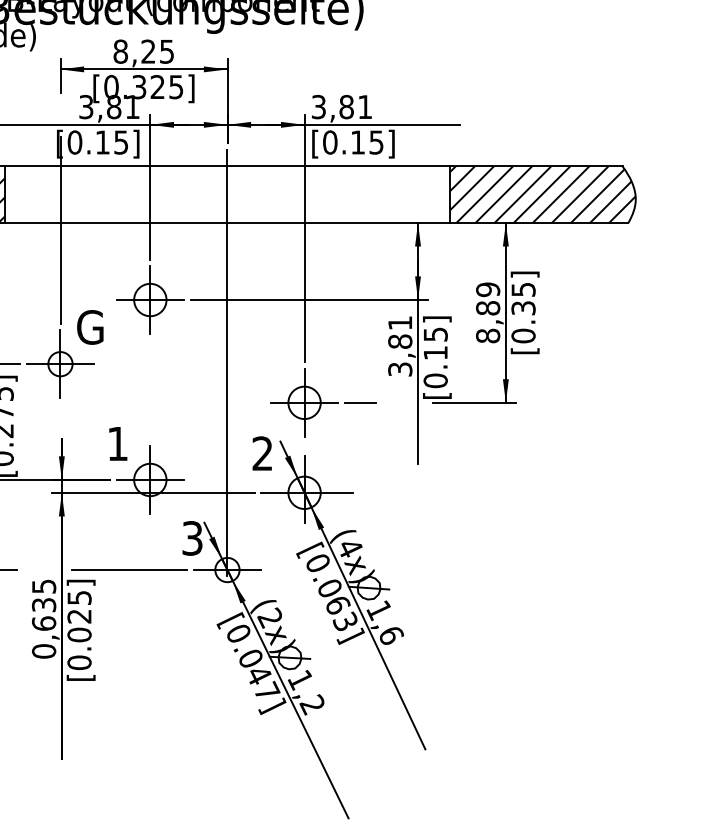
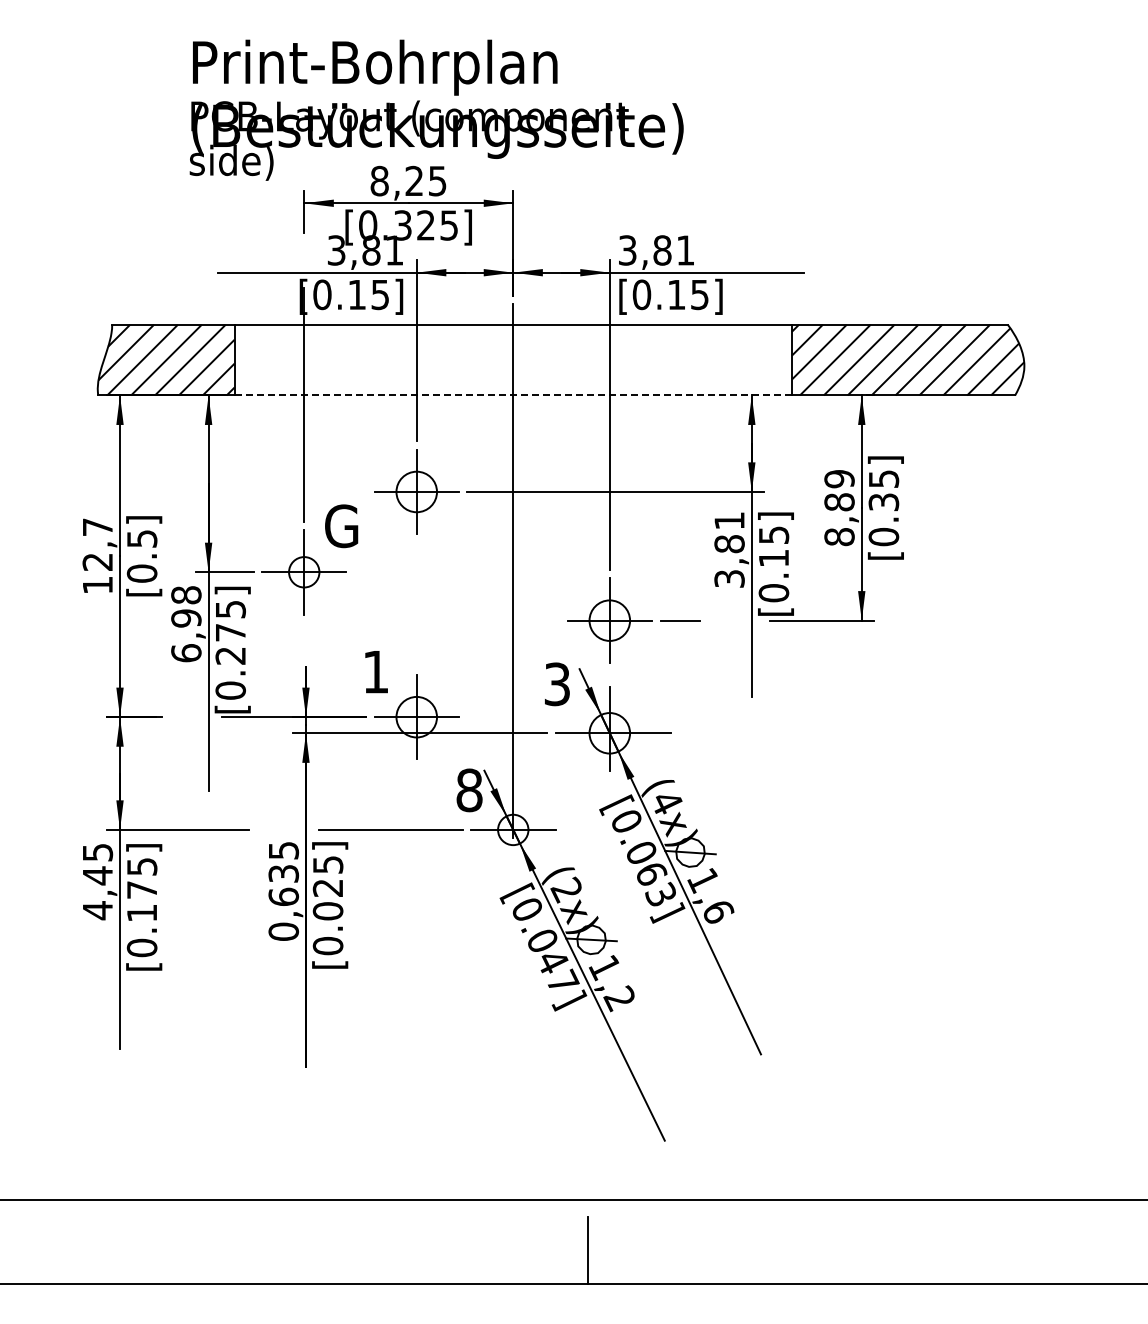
line: (227, 222) -> (513, 395), solid -> dashed
text: (262, 453) -> (556, 684), 2 -> 3
text: (192, 538) -> (469, 790), 3 -> 8

